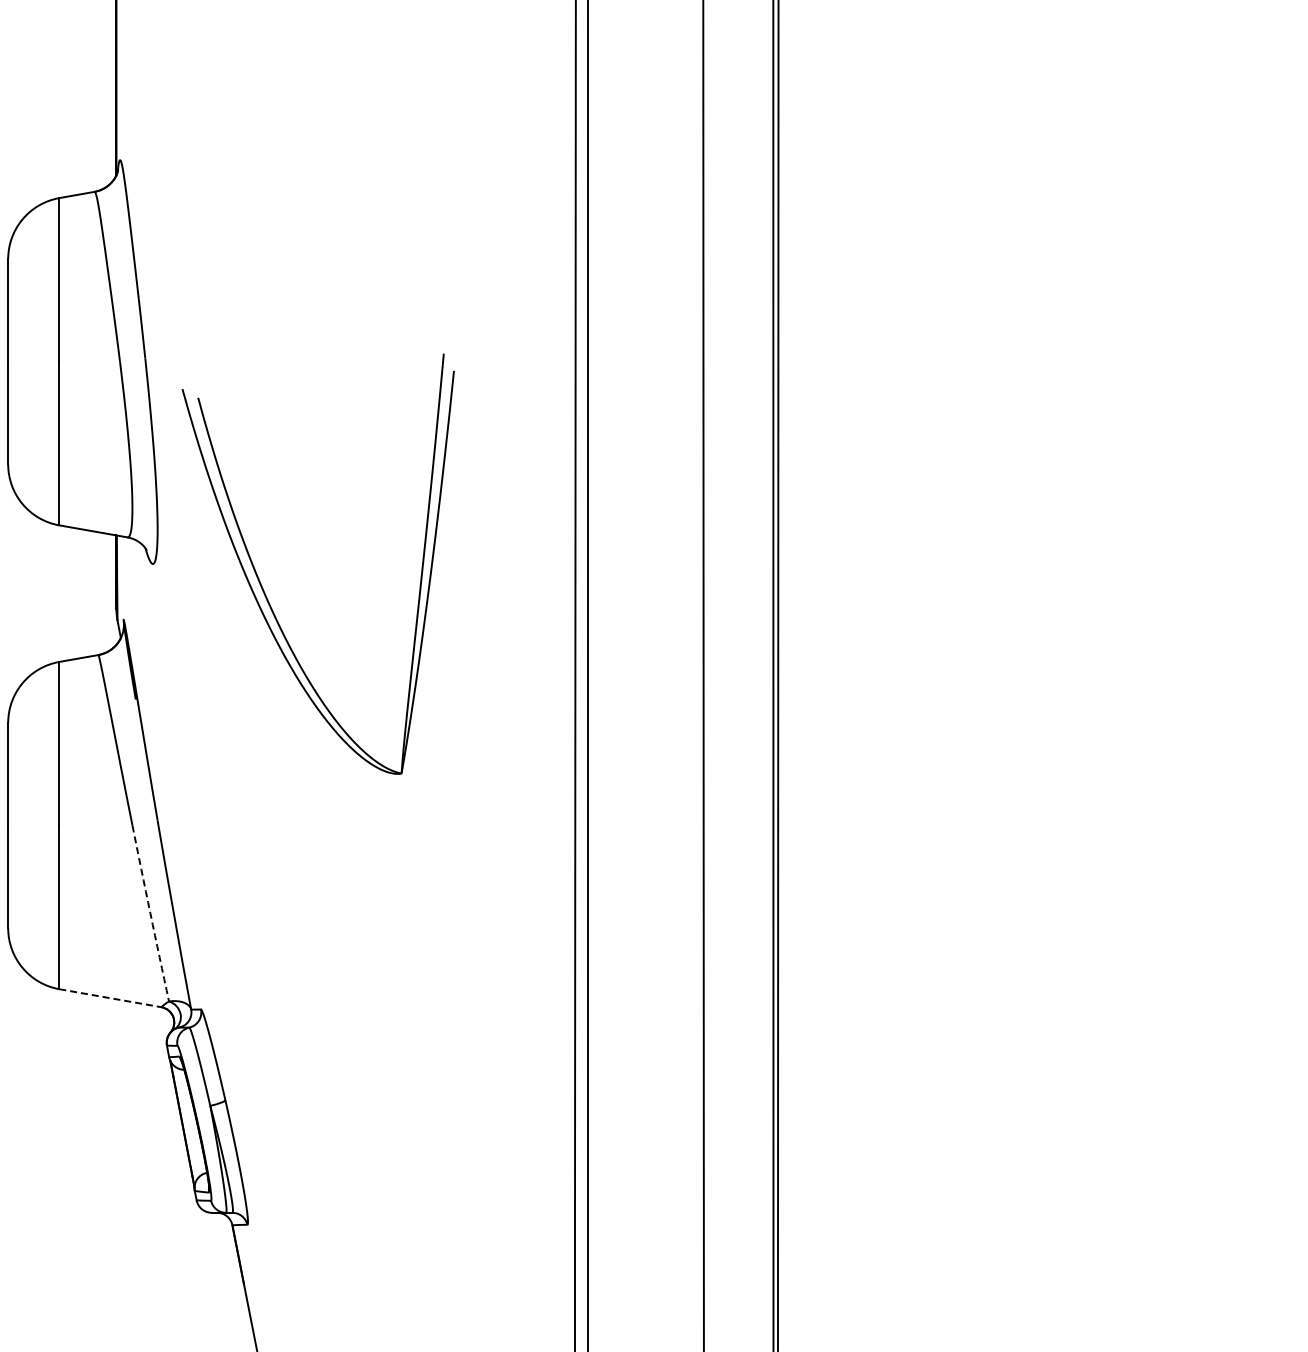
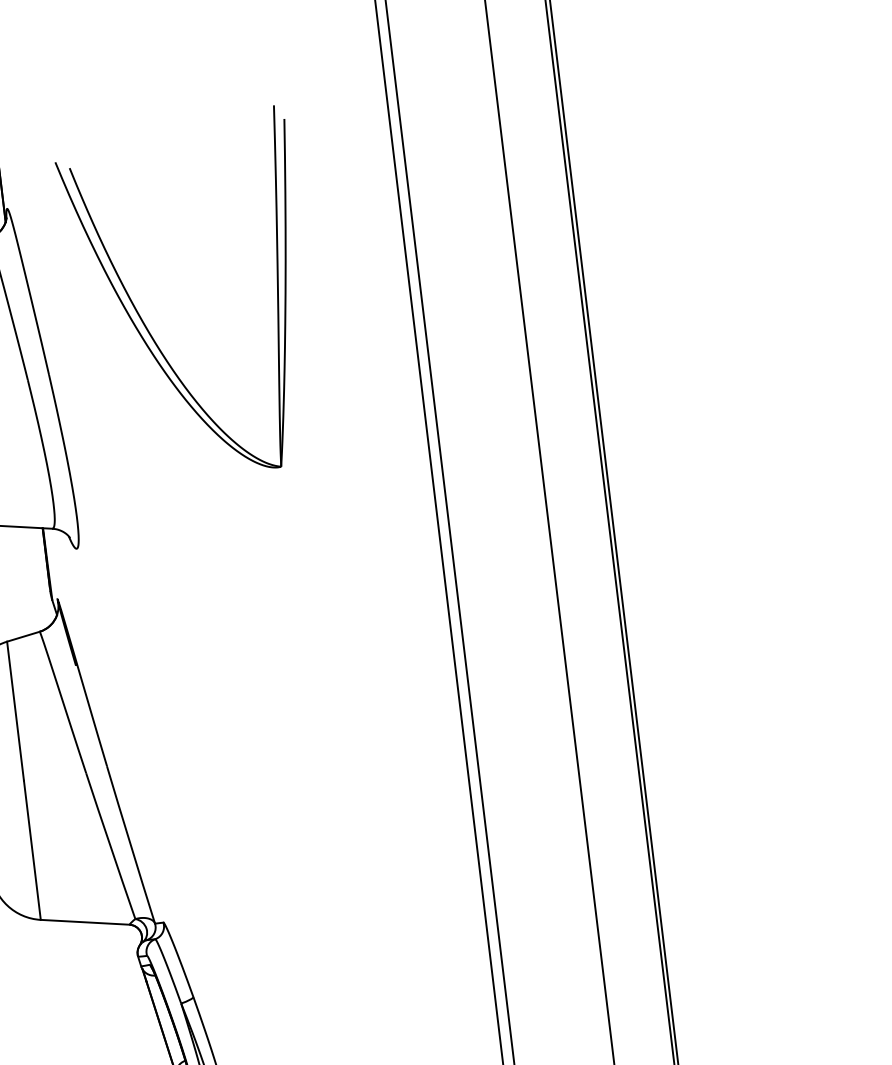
part: (262, 585) -> (143, 321), moved
arc: (150, 913) -> (110, 846), dashed -> solid
line: (110, 998) -> (85, 922), dashed -> solid

